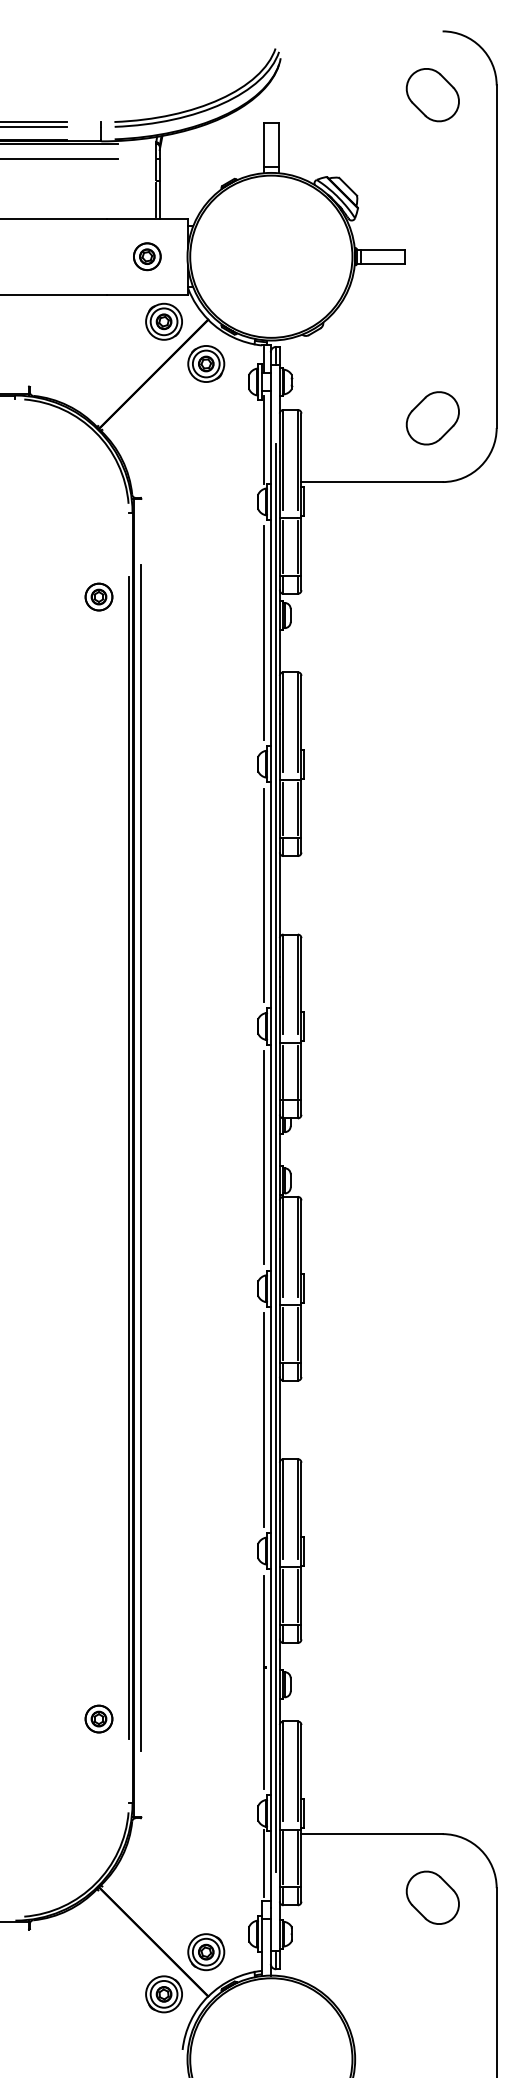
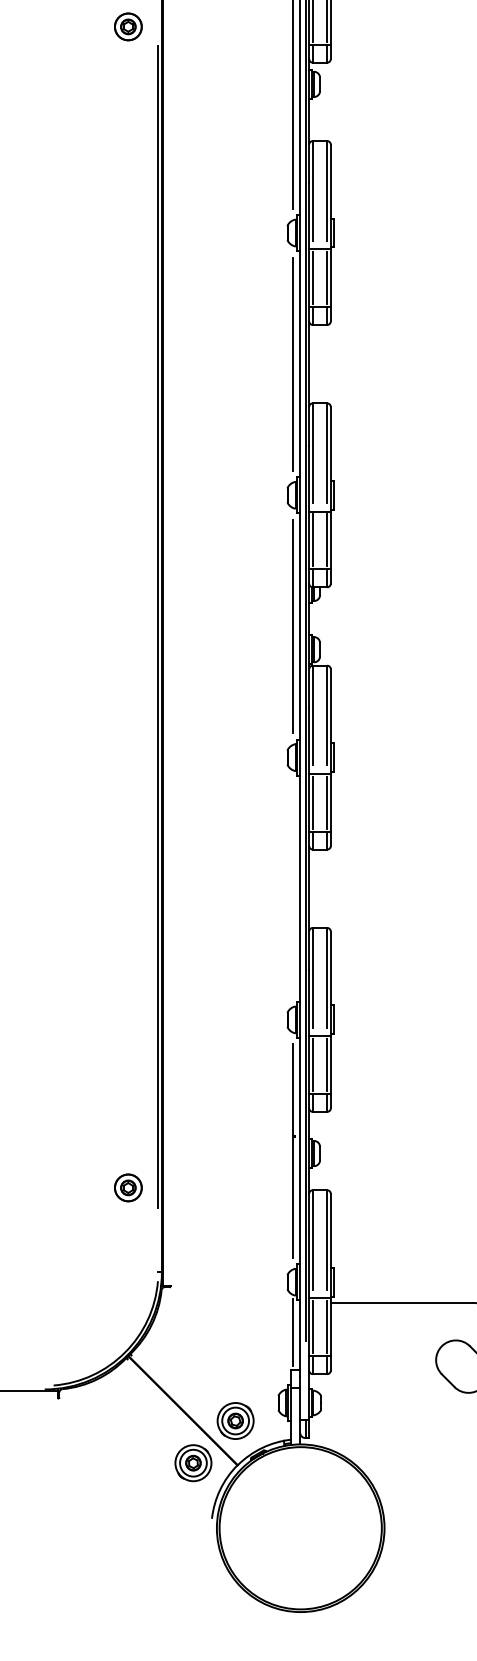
part: (98, 596) -> (127, 26), moved
line: (141, 1157) -> (170, 626), removed
line: (263, 1419) -> (292, 888), removed

